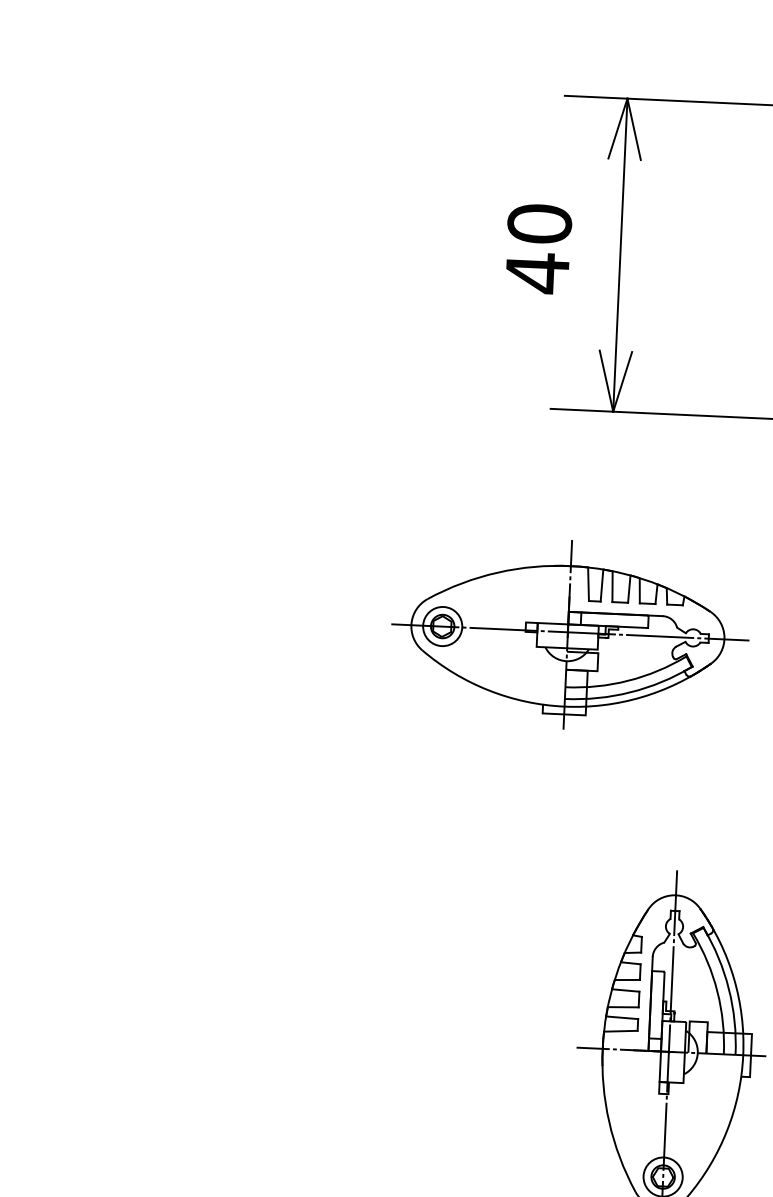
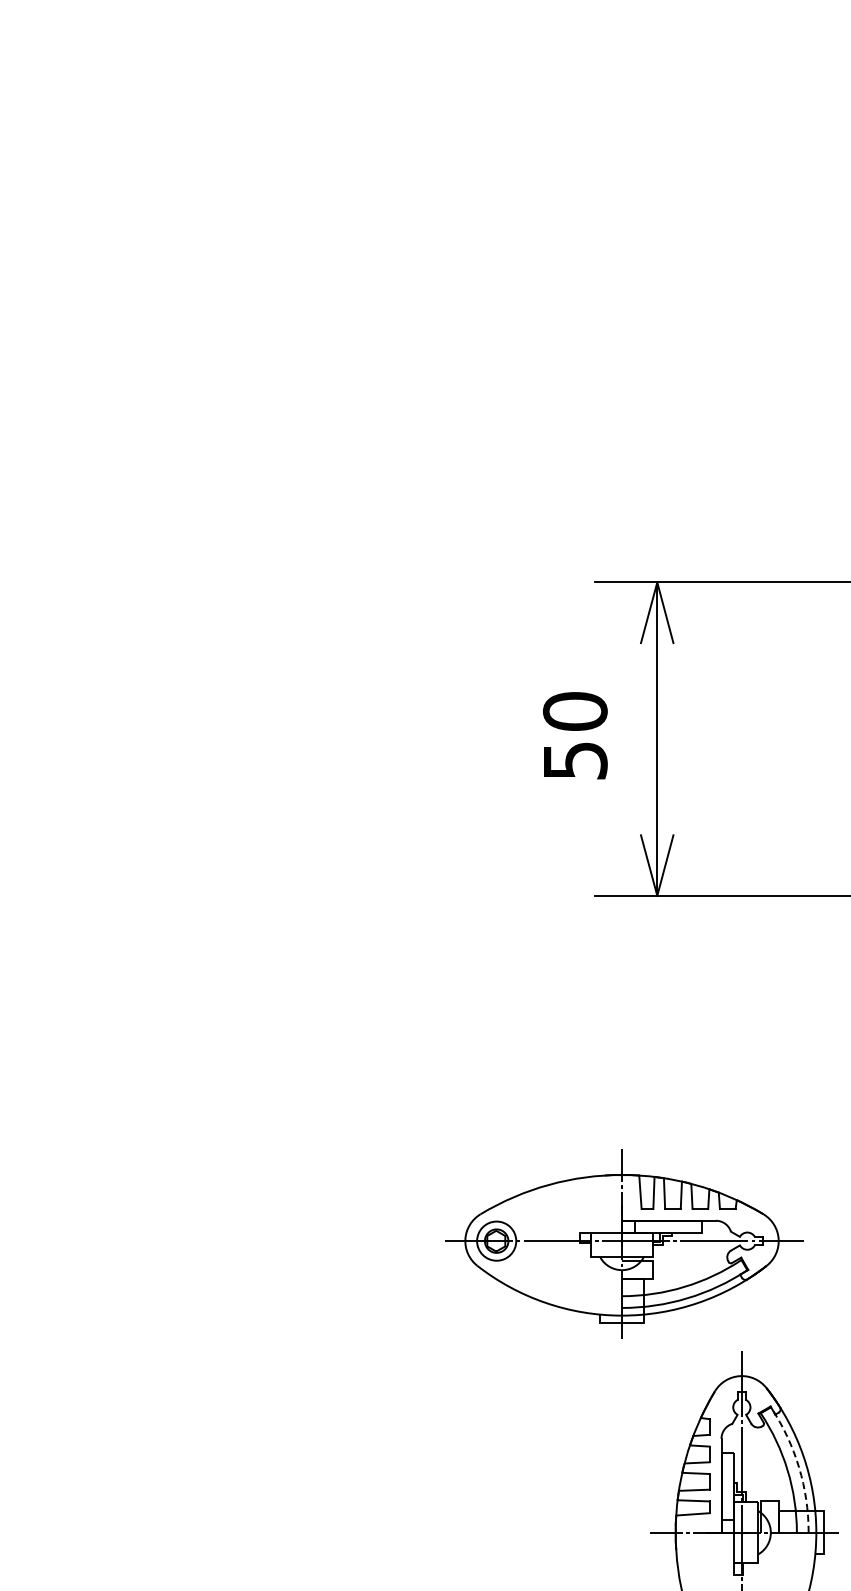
text: (537, 272) -> (575, 760), 40 -> 50
part: (570, 634) -> (624, 1243), moved
arc: (729, 989) -> (799, 1467), solid -> dashed

